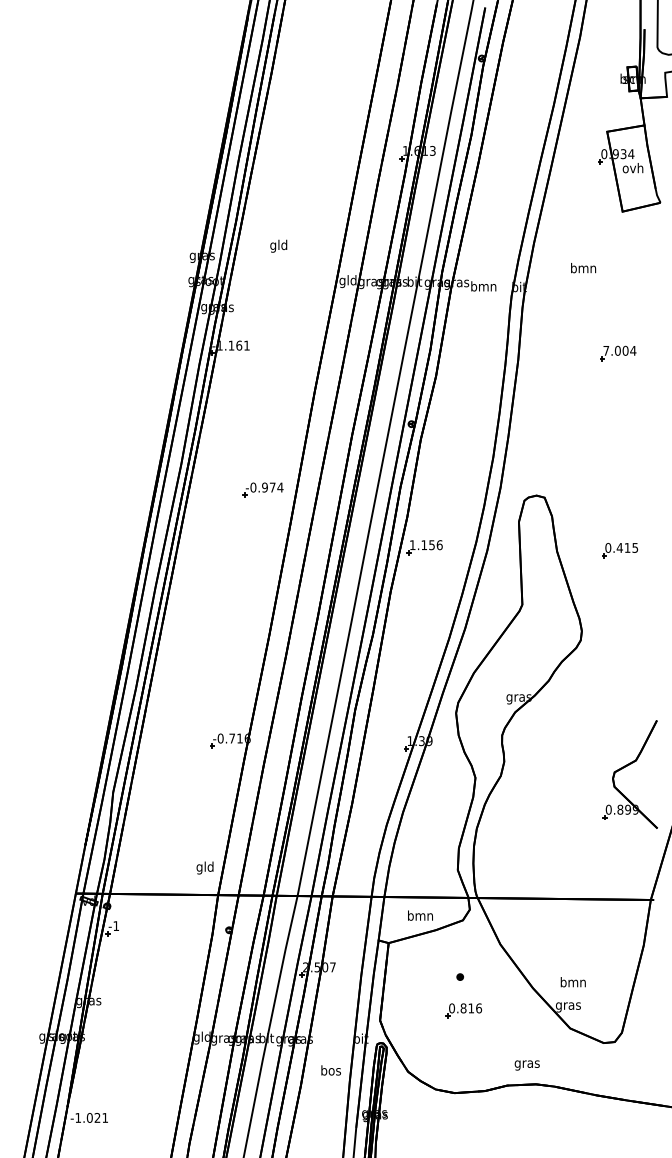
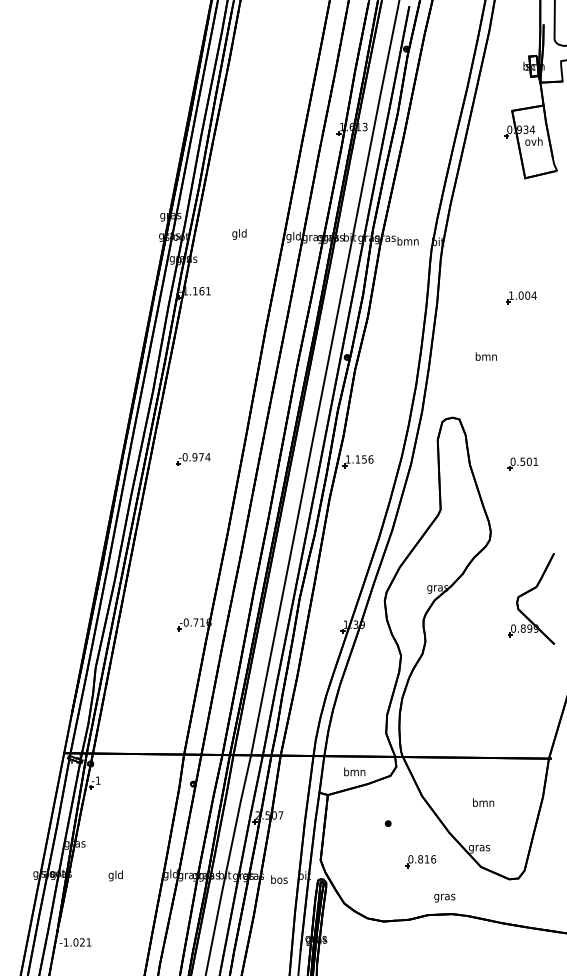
text: (278, 245) -> (239, 233), moved
text: (583, 268) -> (486, 356), moved
text: (606, 350) -> (511, 295), 7.004 -> 1.004
part: (262, 489) -> (192, 458), moved
text: (627, 547) -> (529, 461), 0.415 -> 0.501
part: (624, 768) -> (526, 593), moved
text: (204, 867) -> (115, 875), moved
text: (572, 982) -> (482, 802), moved
part: (463, 1010) -> (420, 861), moved
text: (330, 1070) -> (278, 879), moved

